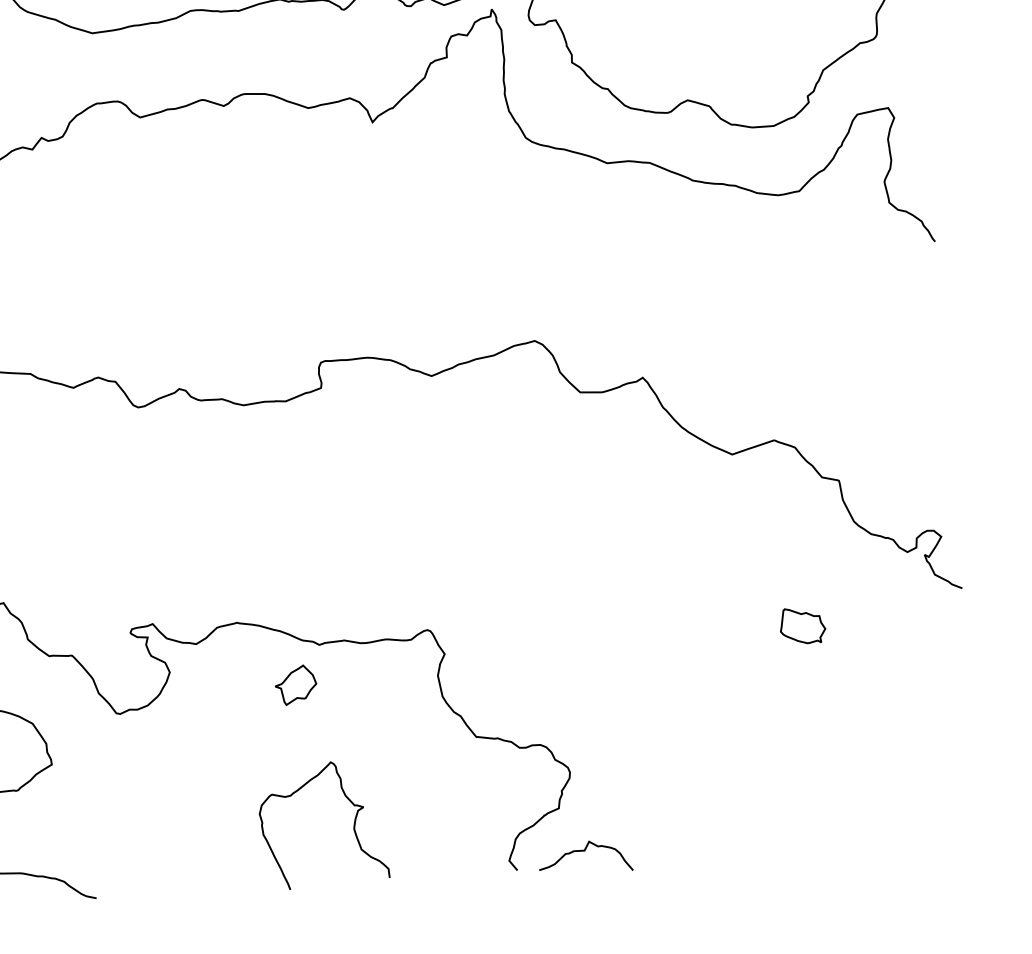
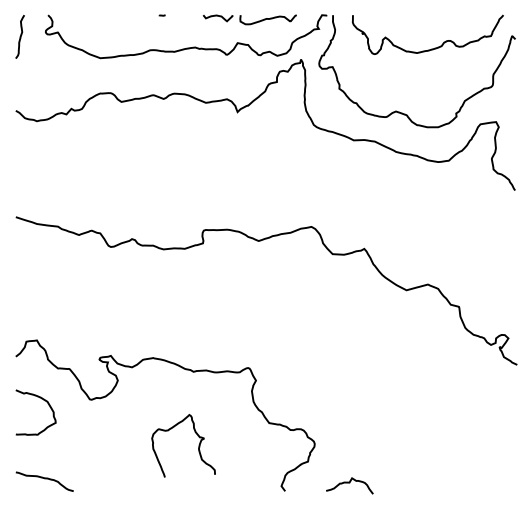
part: (803, 626) -> (436, 378), removed
part: (295, 683) -> (180, 390), removed
curve: (352, 821) -> (198, 445), moved
curve: (584, 852) -> (349, 483), moved

